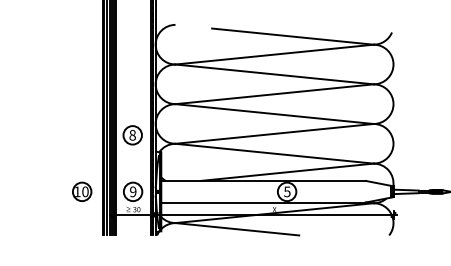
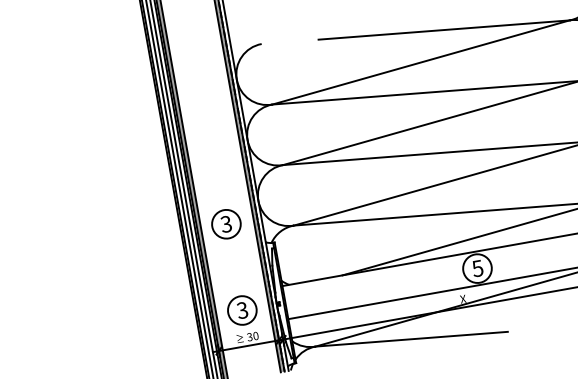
text: (132, 135) -> (226, 224), 8 -> 3
part: (82, 191) -> (165, 323), removed
text: (133, 191) -> (242, 309), 9 -> 3

